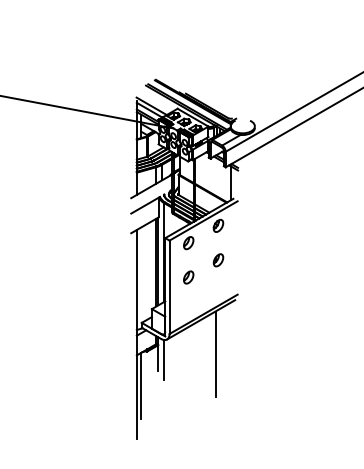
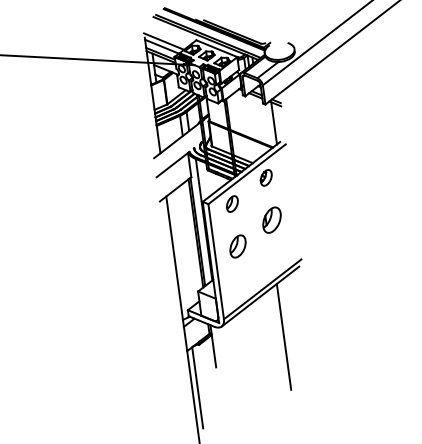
part: (218, 260) -> (272, 220), size x1.6
part: (188, 277) -> (237, 246), size x1.4
line: (164, 360) -> (222, 352), removed

